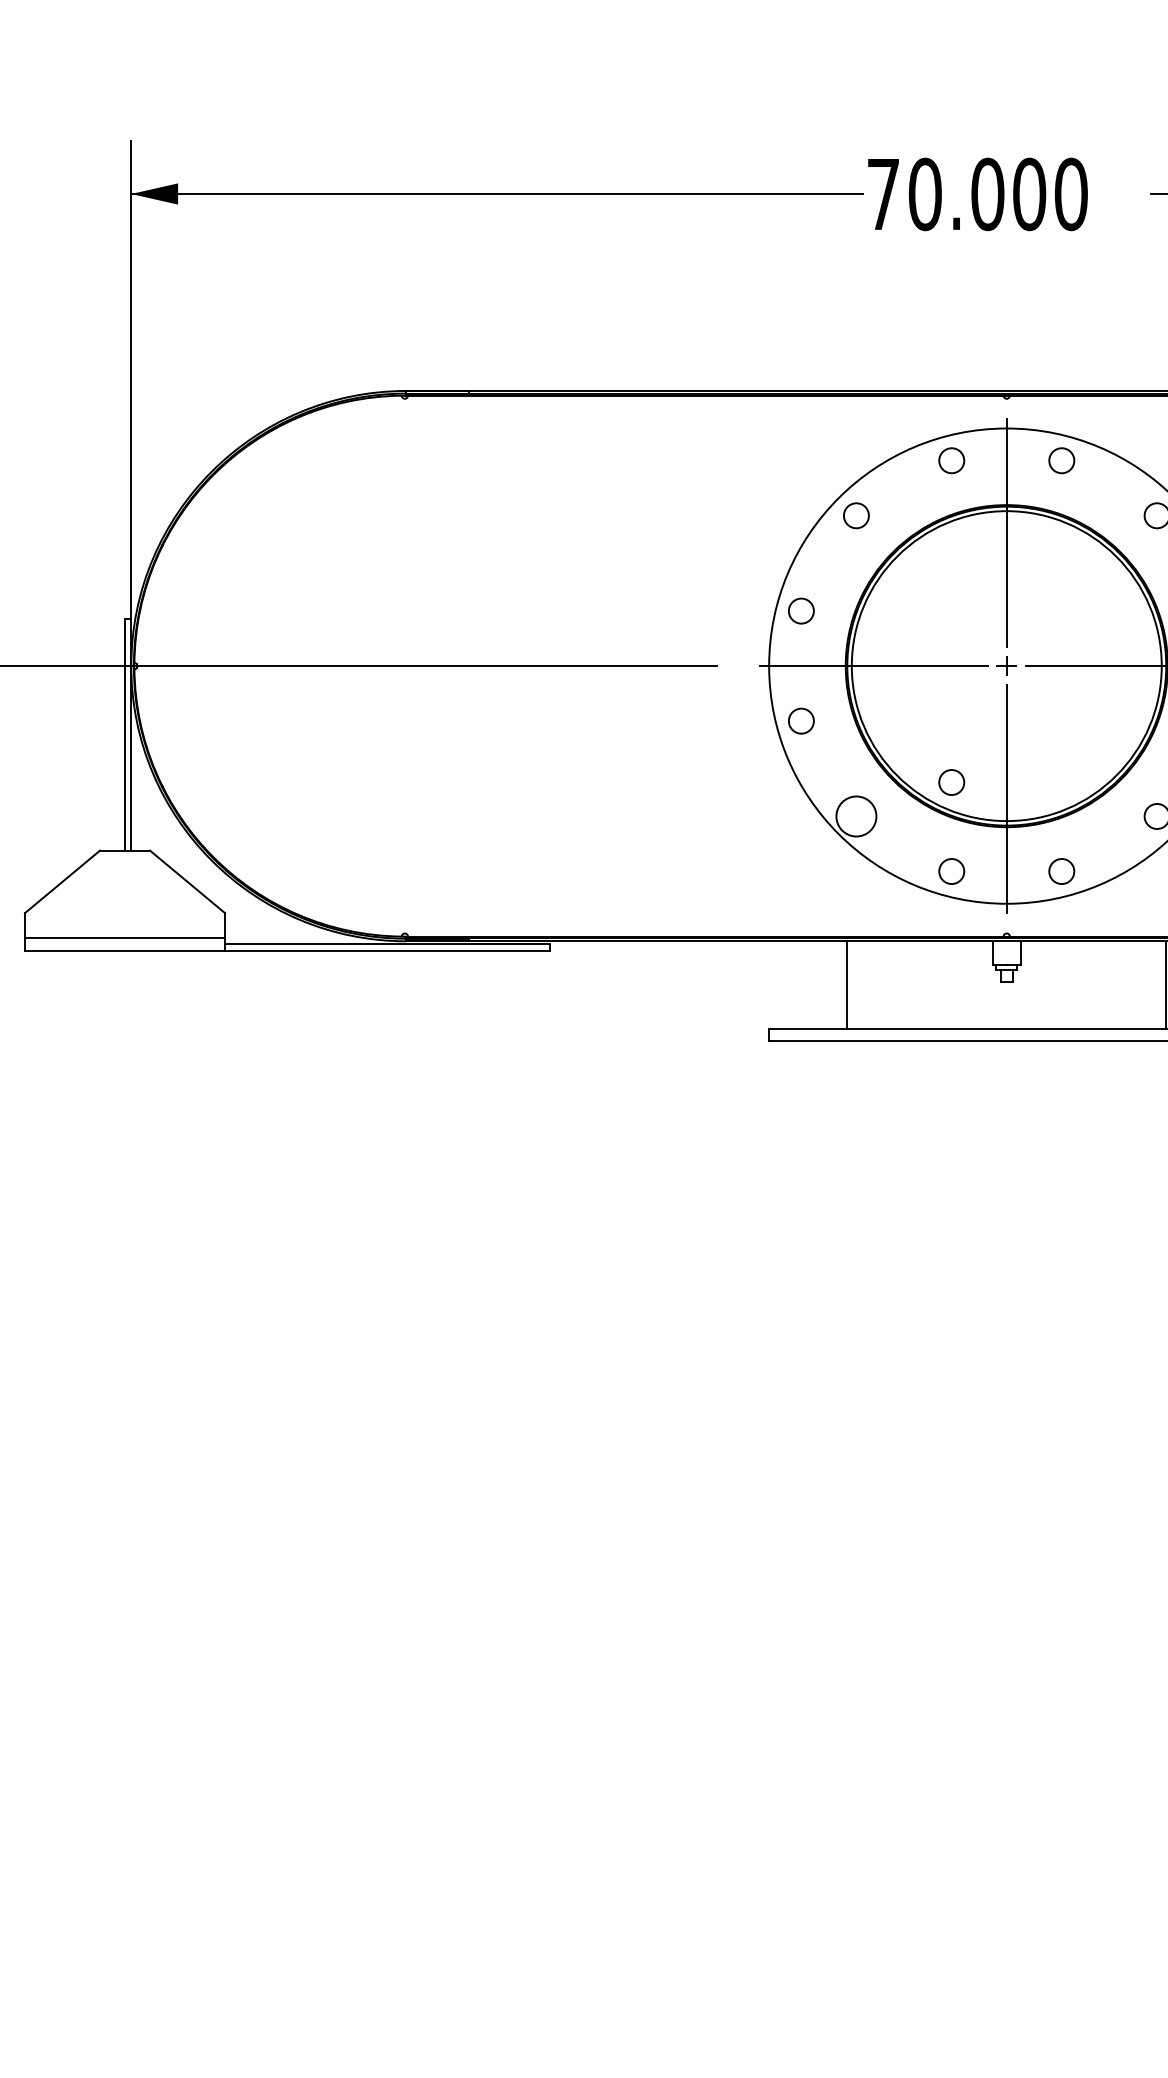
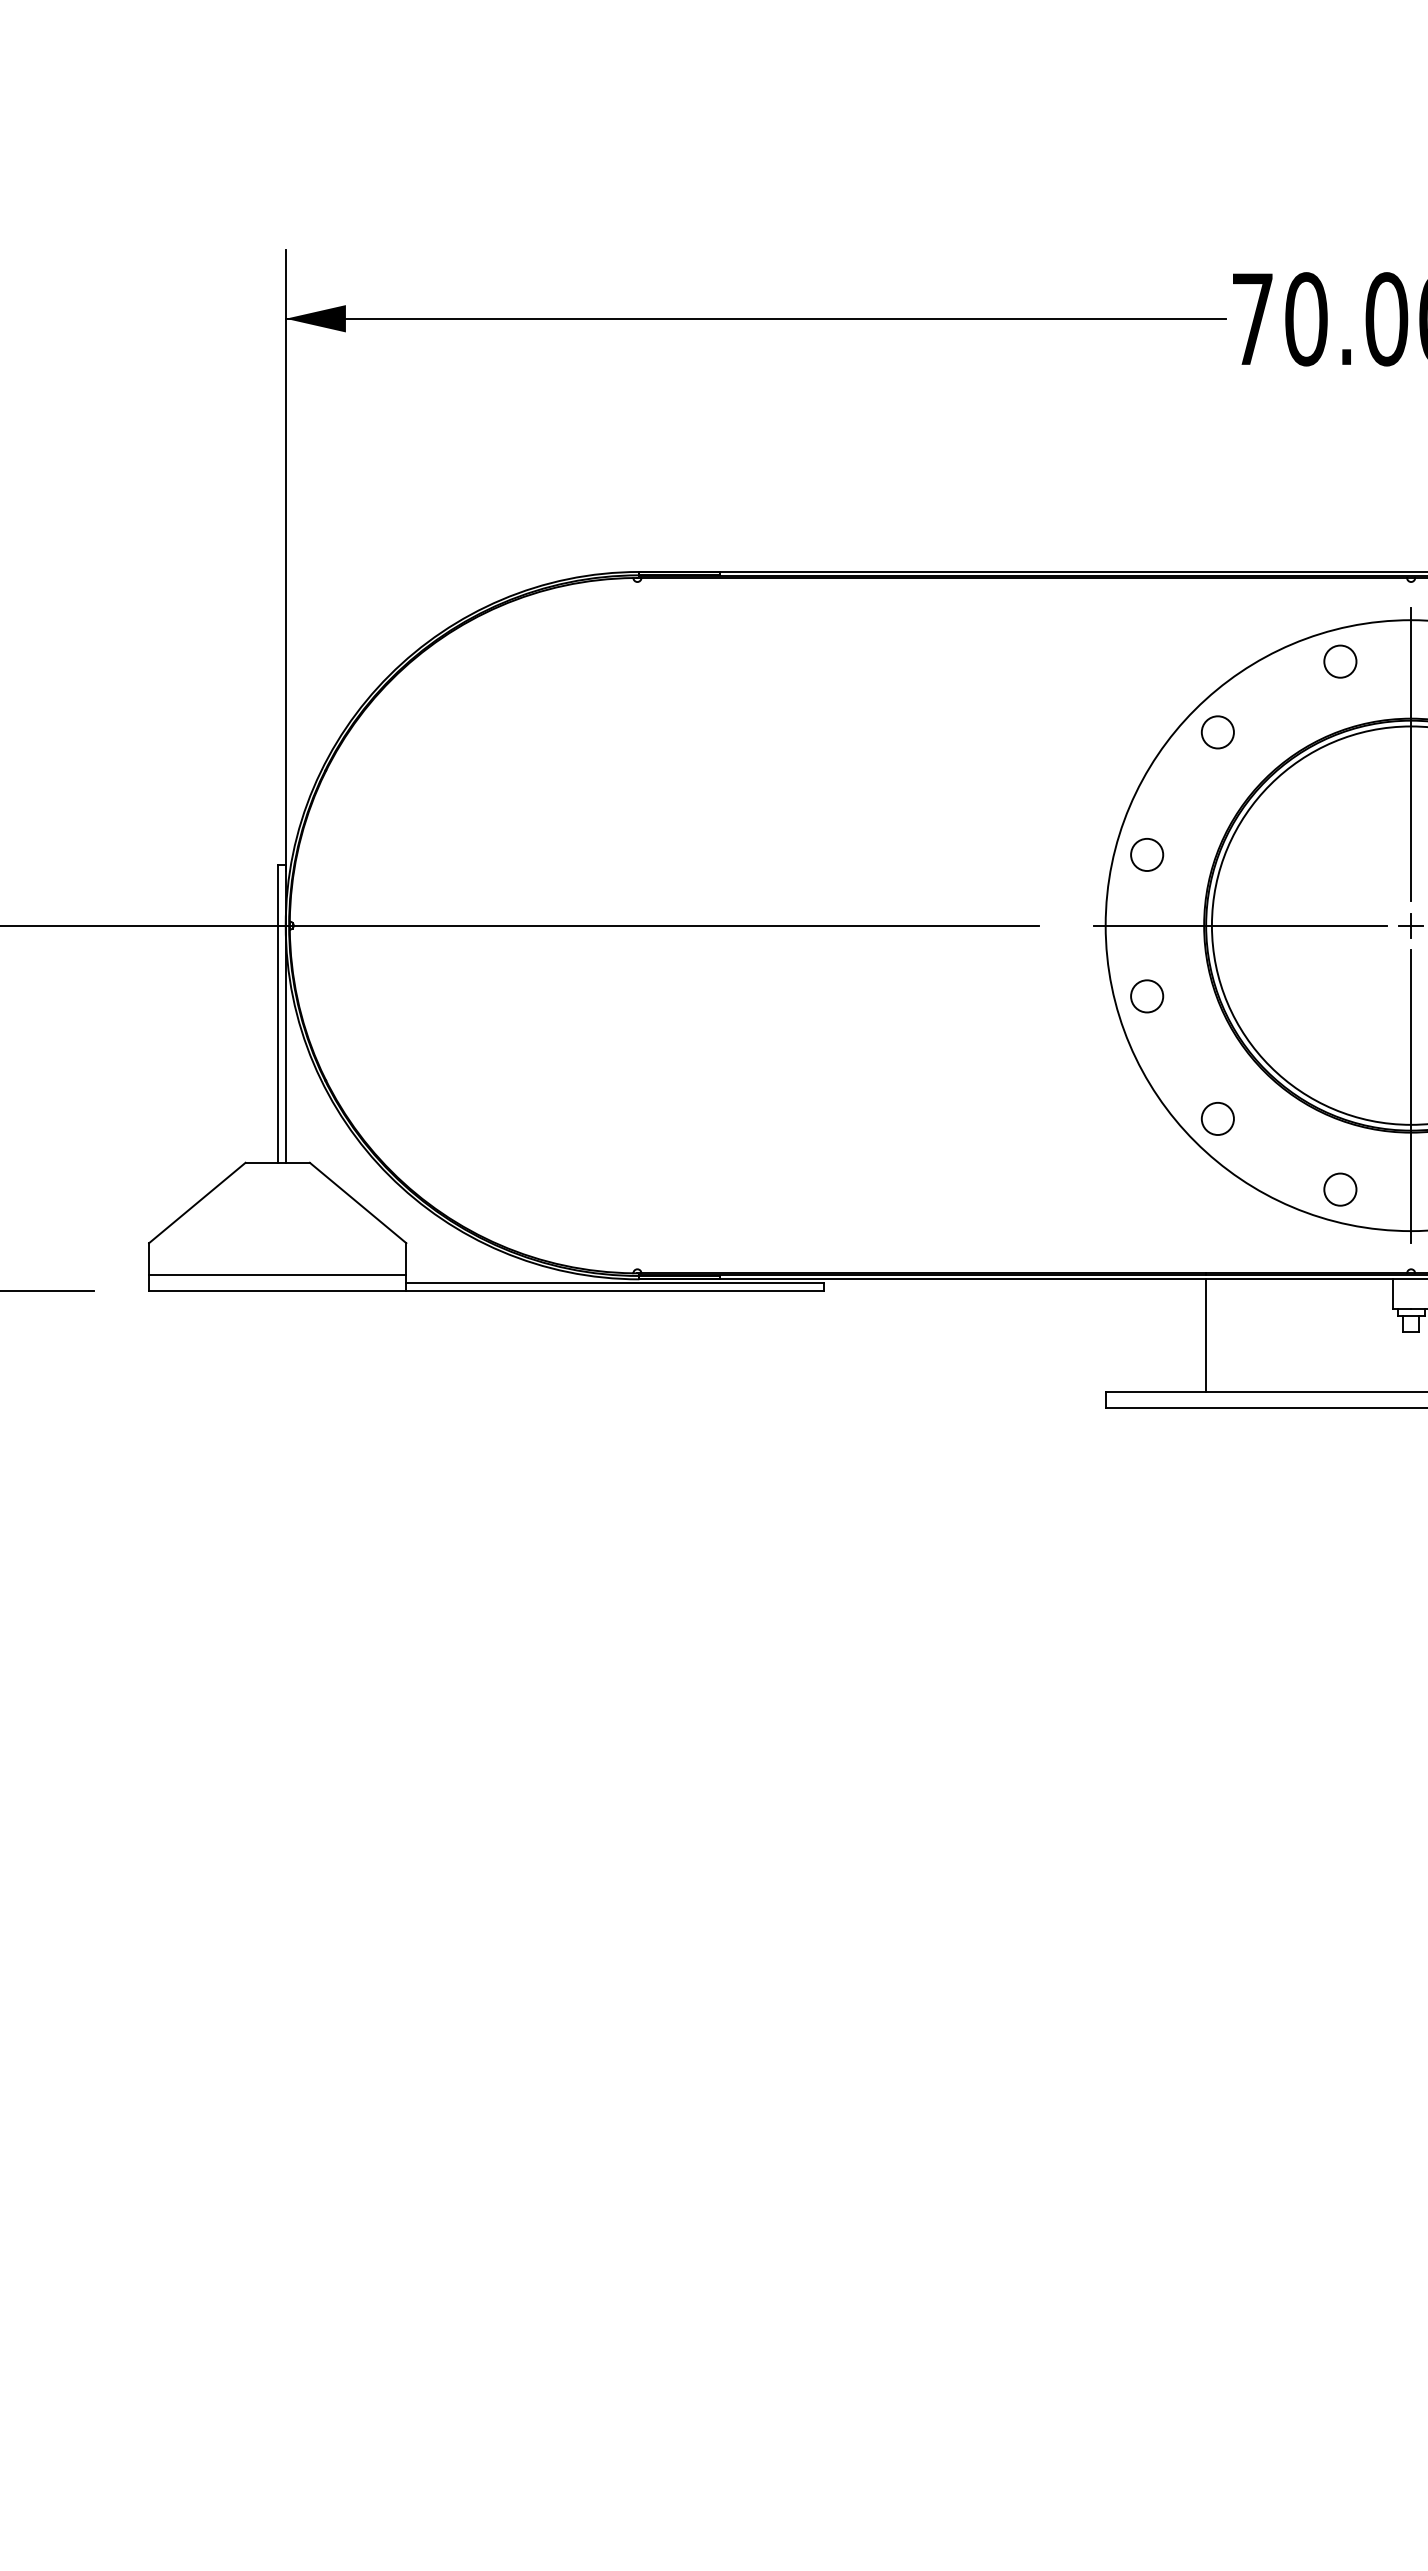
circle: (951, 782) -> (1340, 1075), removed
circle: (855, 816) -> (1216, 1118), size x0.62

